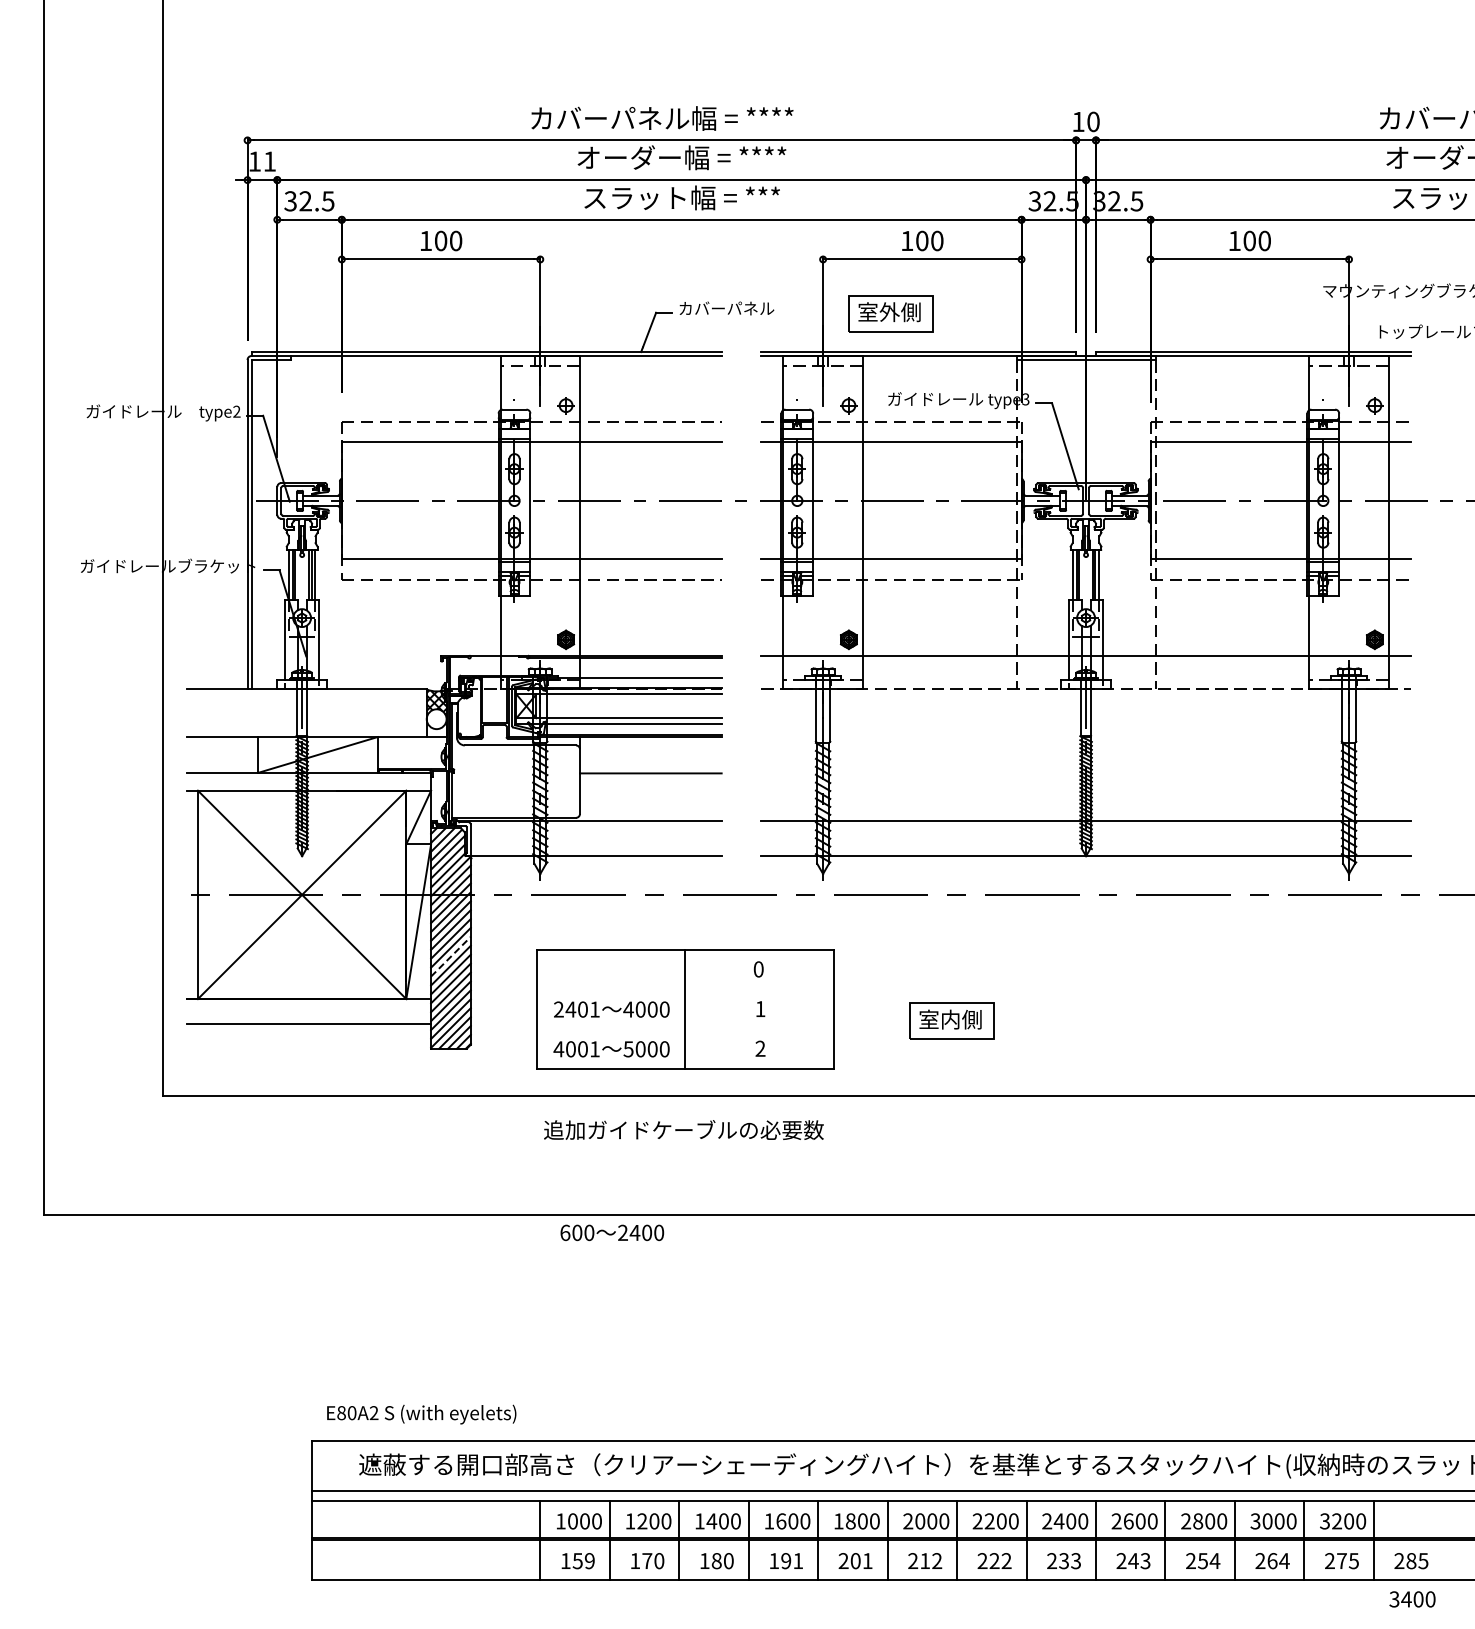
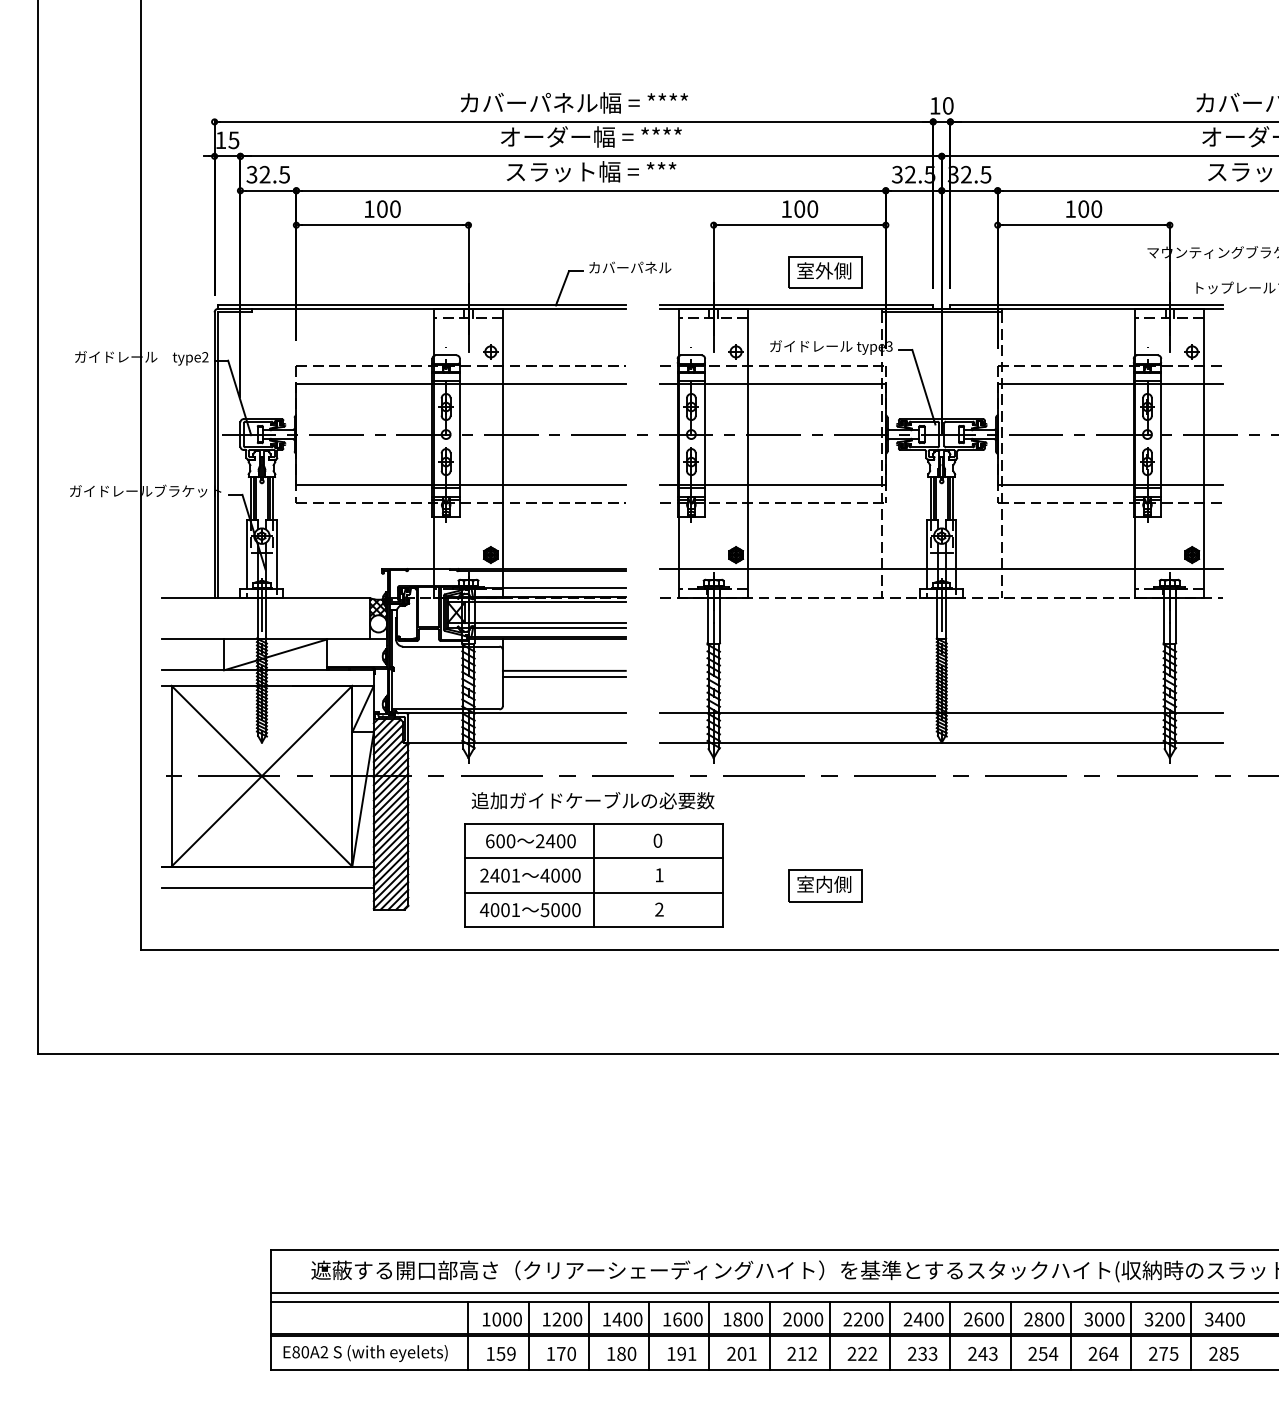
text: (269, 161) -> (233, 140), 11 -> 15
part: (890, 313) -> (825, 272), moved
line: (650, 780) -> (564, 677), added
line: (451, 956) -> (391, 829), dashed -> solid
line: (685, 989) -> (594, 858), added
line: (685, 1028) -> (594, 892), added
text: (683, 1129) -> (592, 800), moved
text: (612, 1232) -> (531, 840), moved
text: (421, 1414) -> (365, 1353), moved
text: (1412, 1599) -> (1224, 1319), moved

